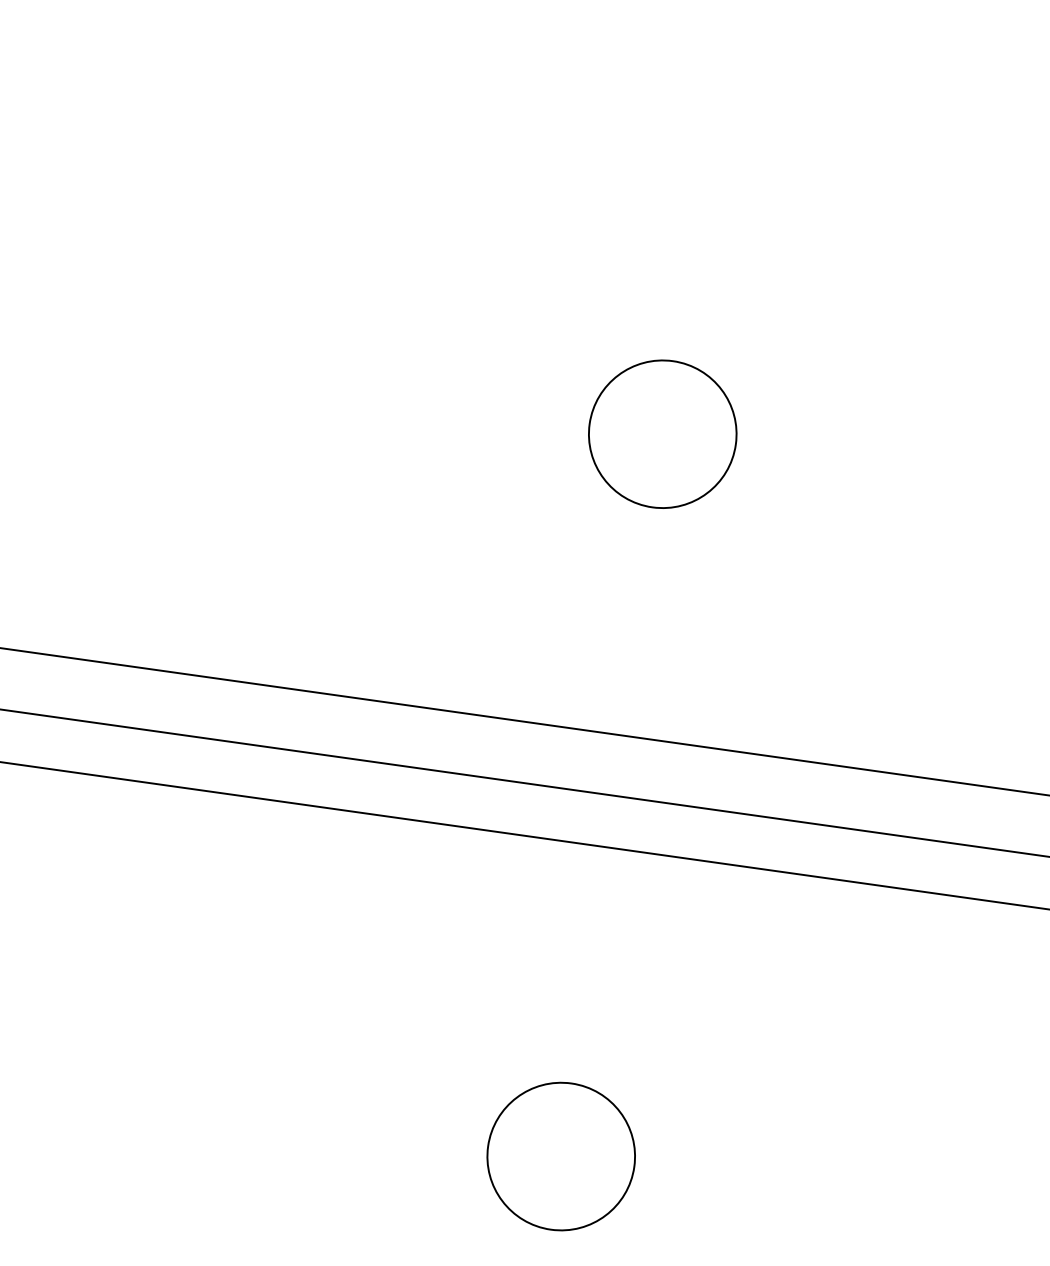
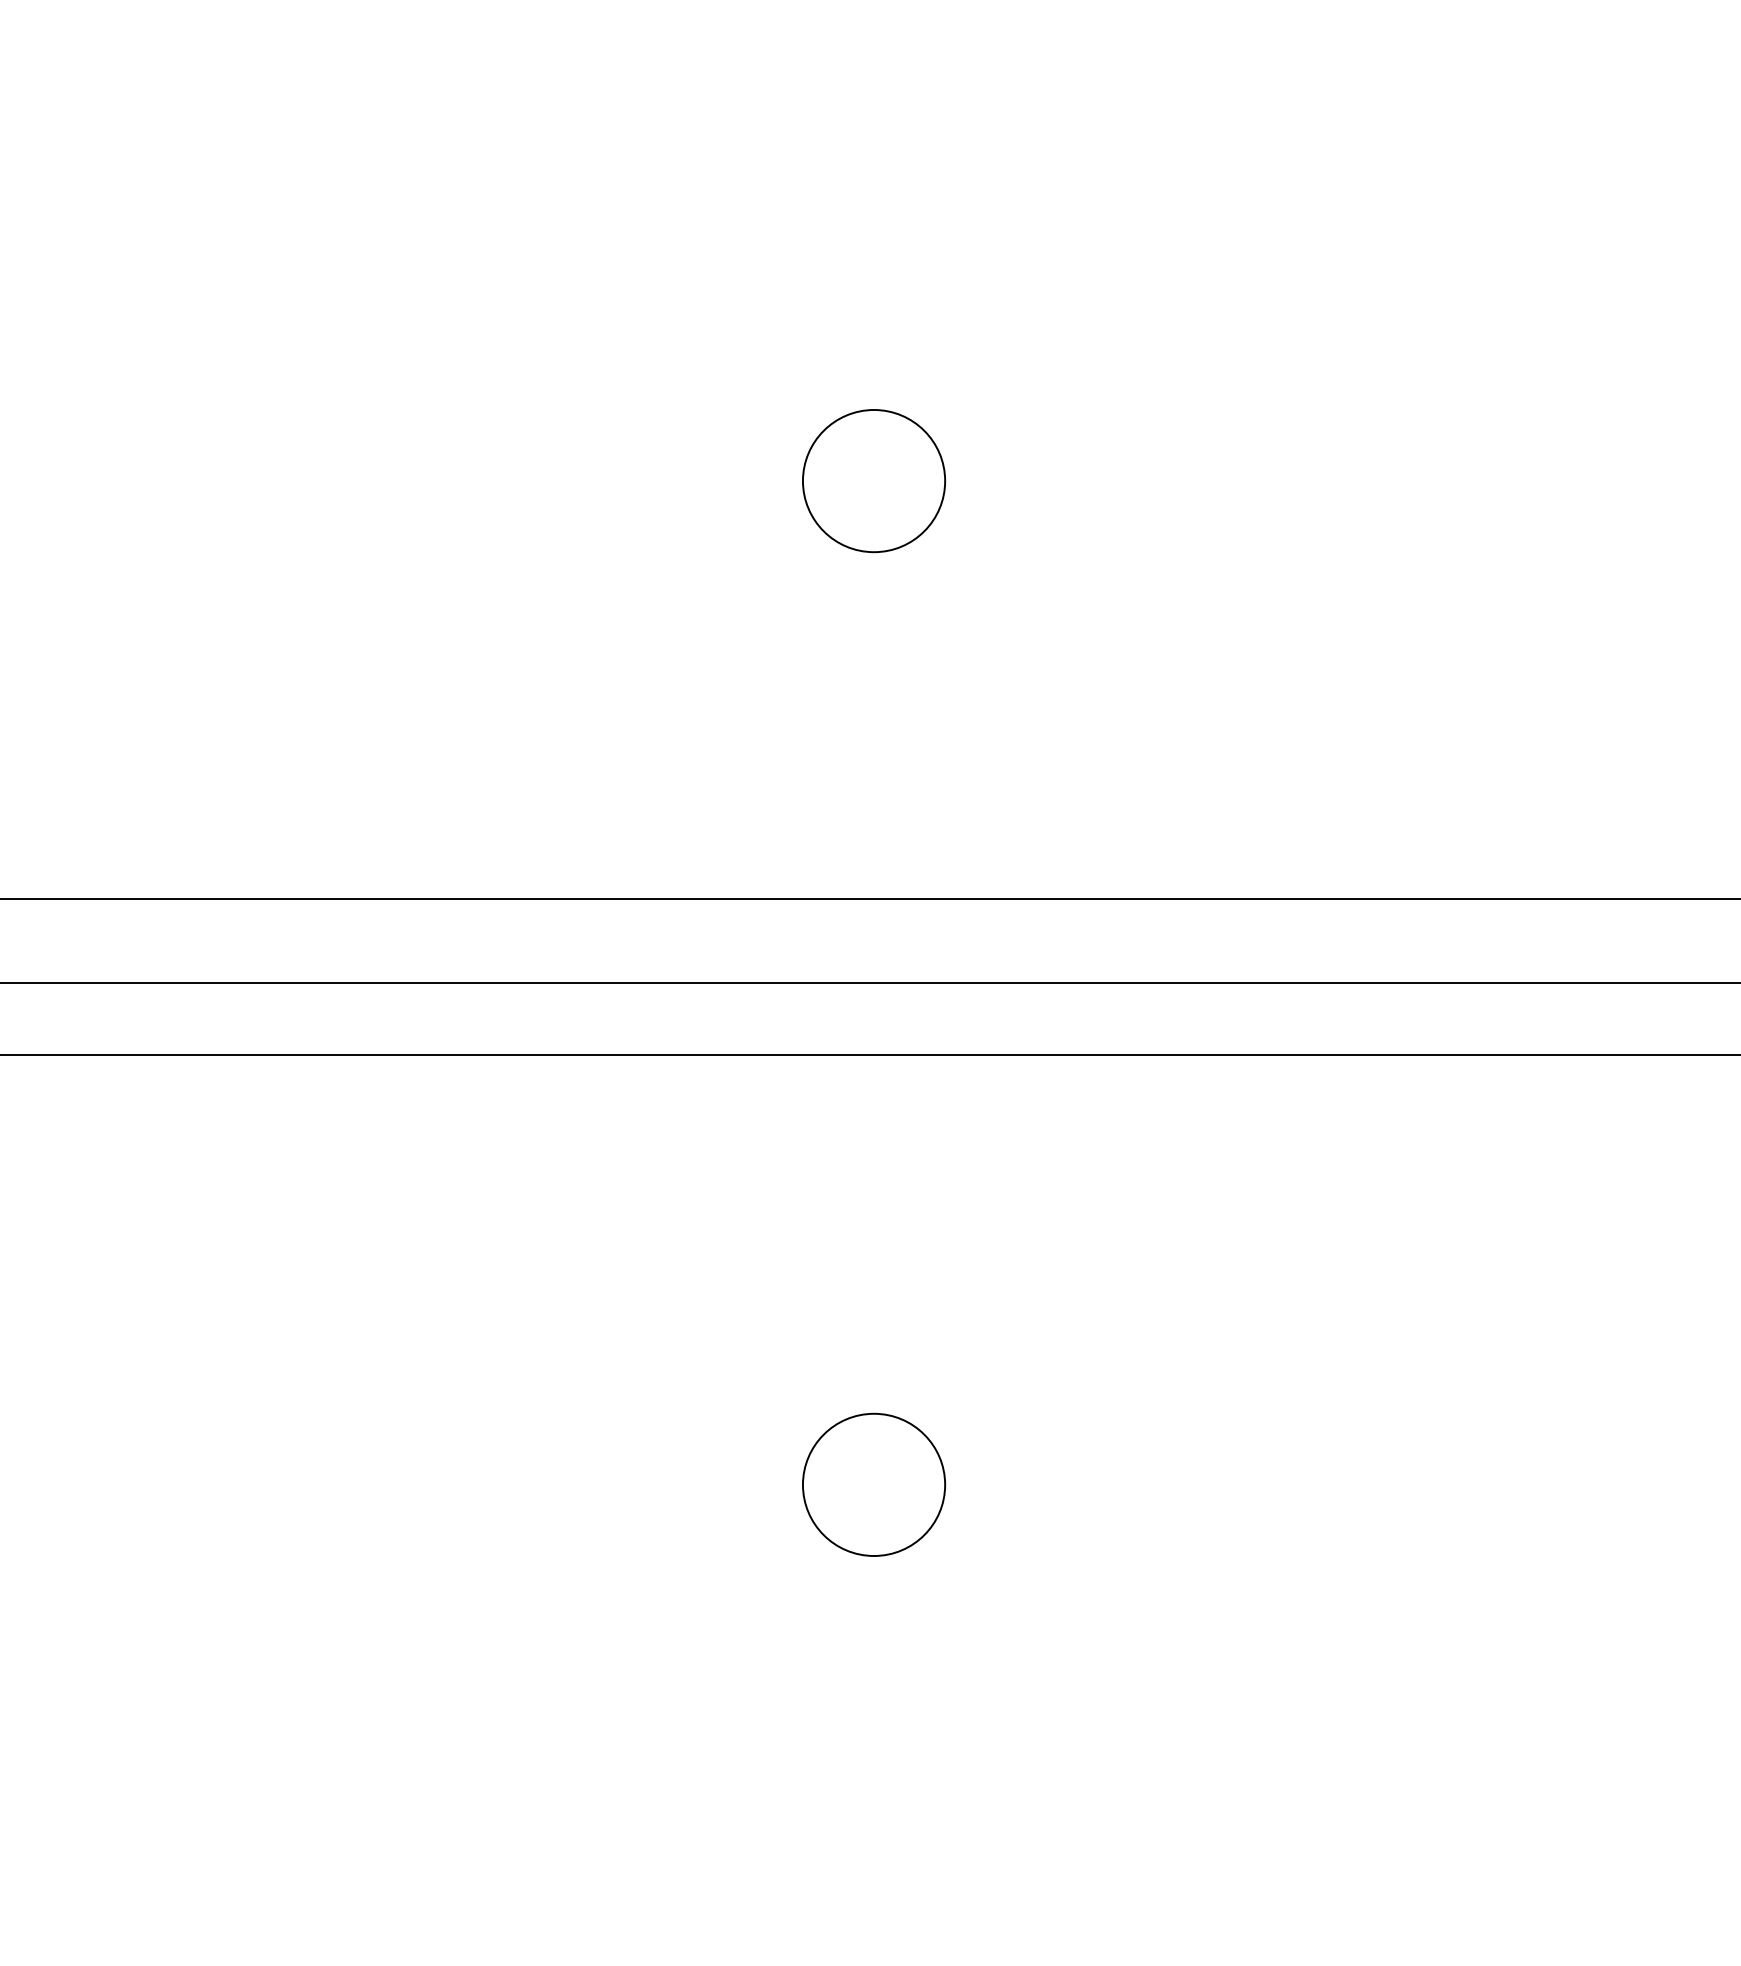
circle: (662, 433) -> (873, 480), size x0.7
circle: (560, 1156) -> (873, 1484), size x0.7

